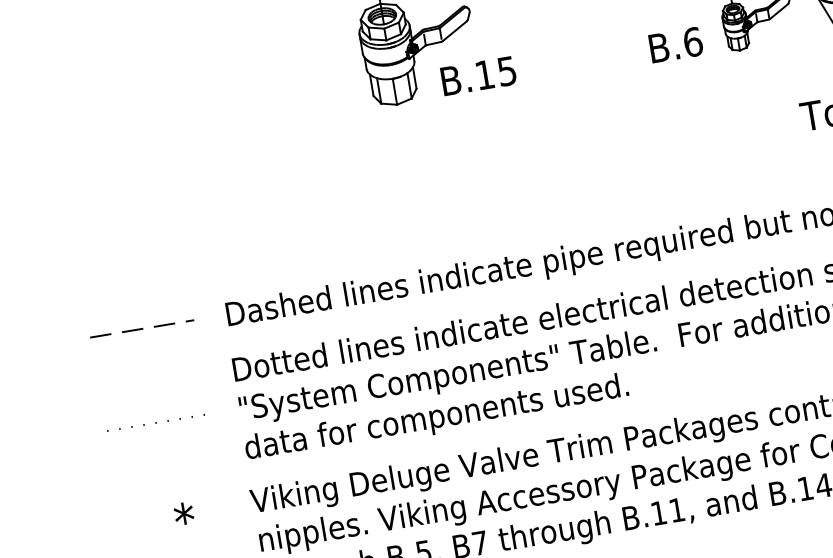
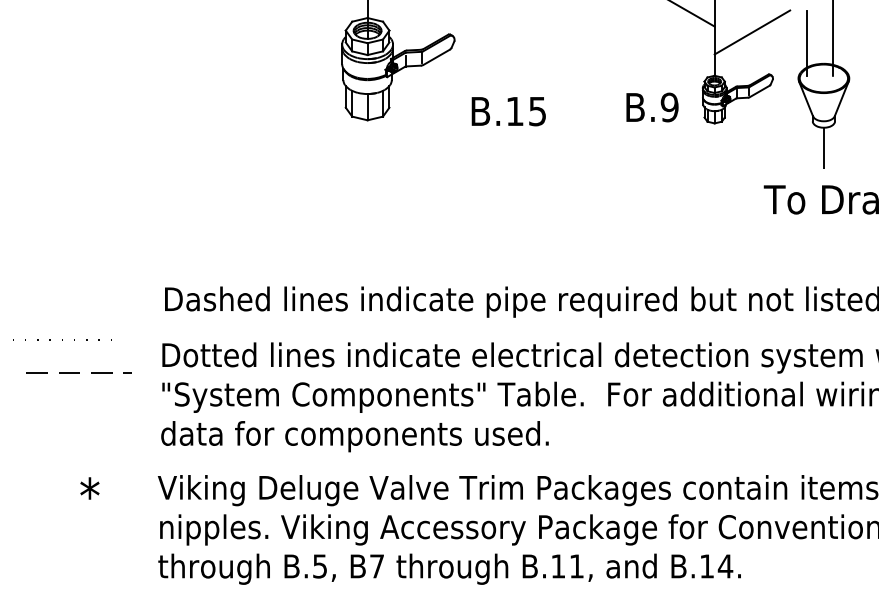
text: (692, 42) -> (669, 107), B.6 -> B.9
text: (478, 76) -> (508, 111), moved
line: (141, 328) -> (78, 372), moved
line: (156, 422) -> (62, 339), moved

